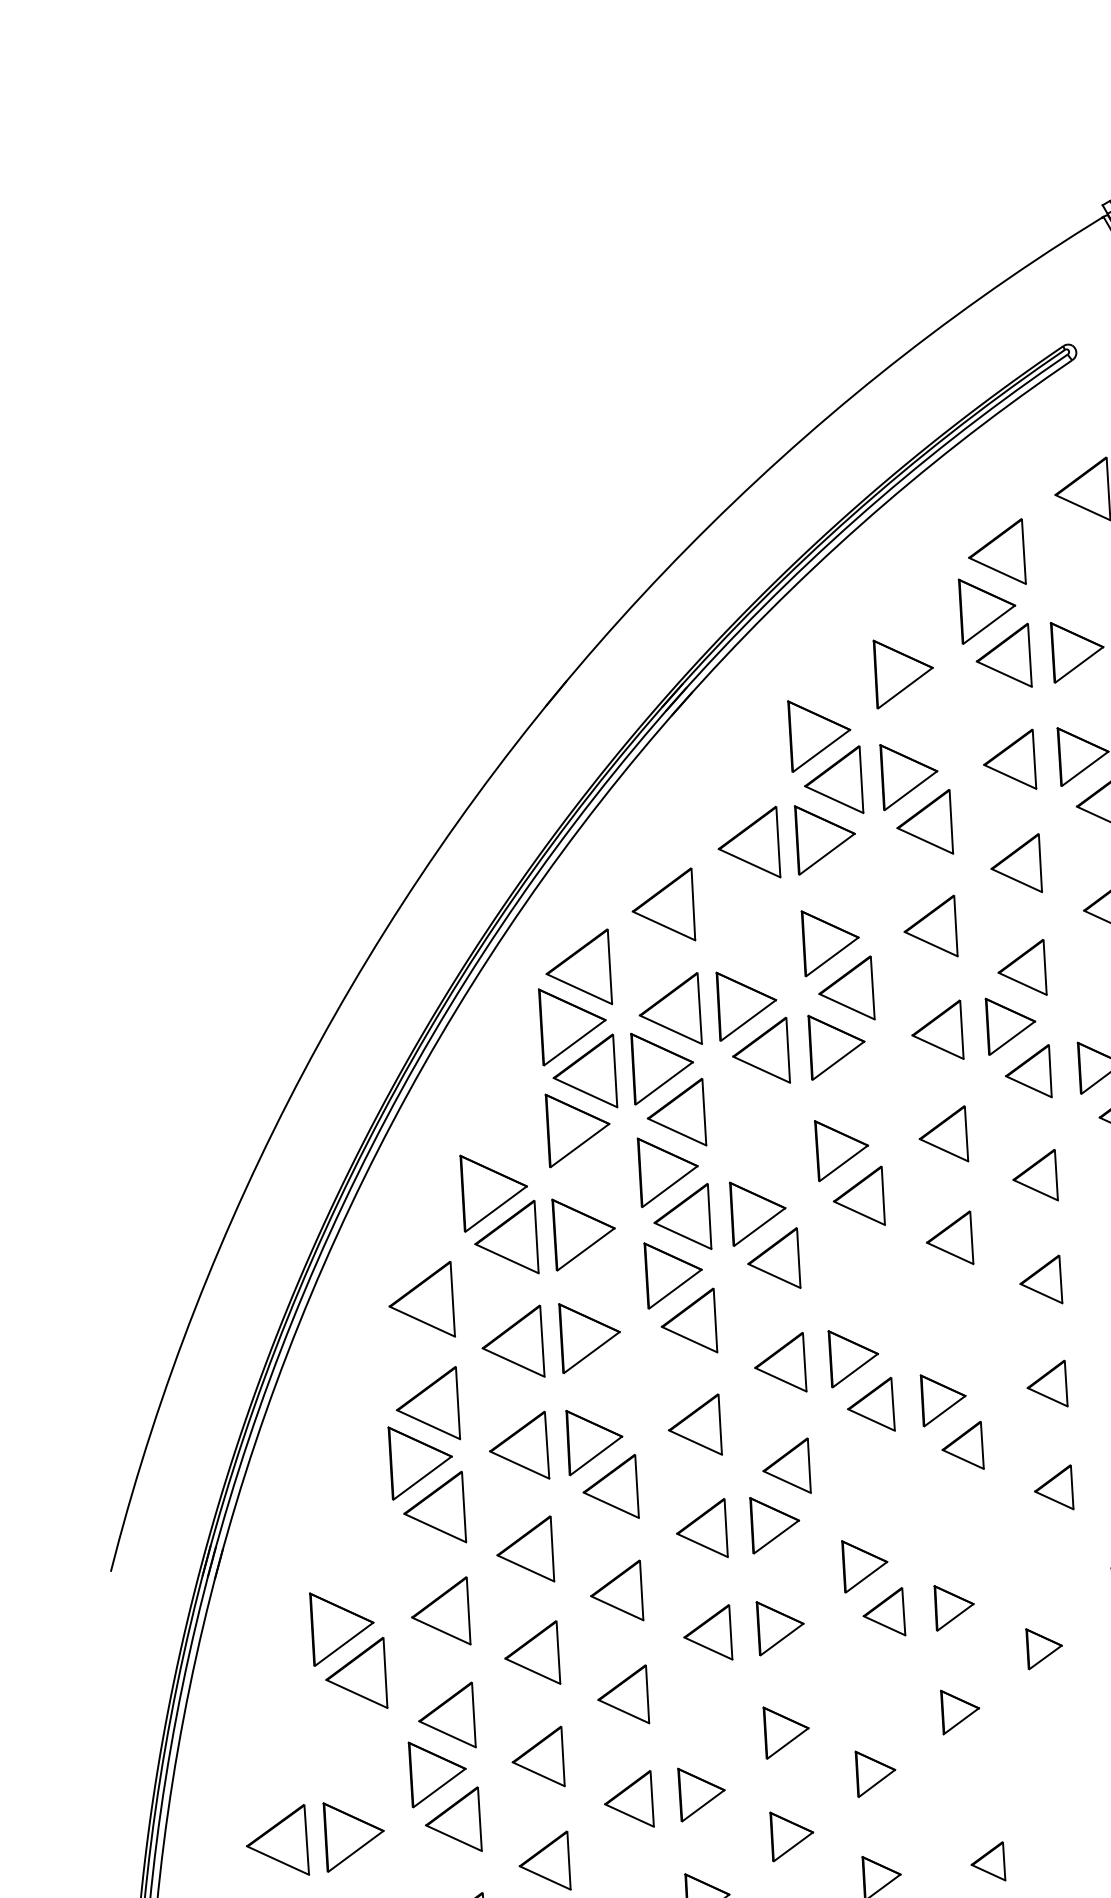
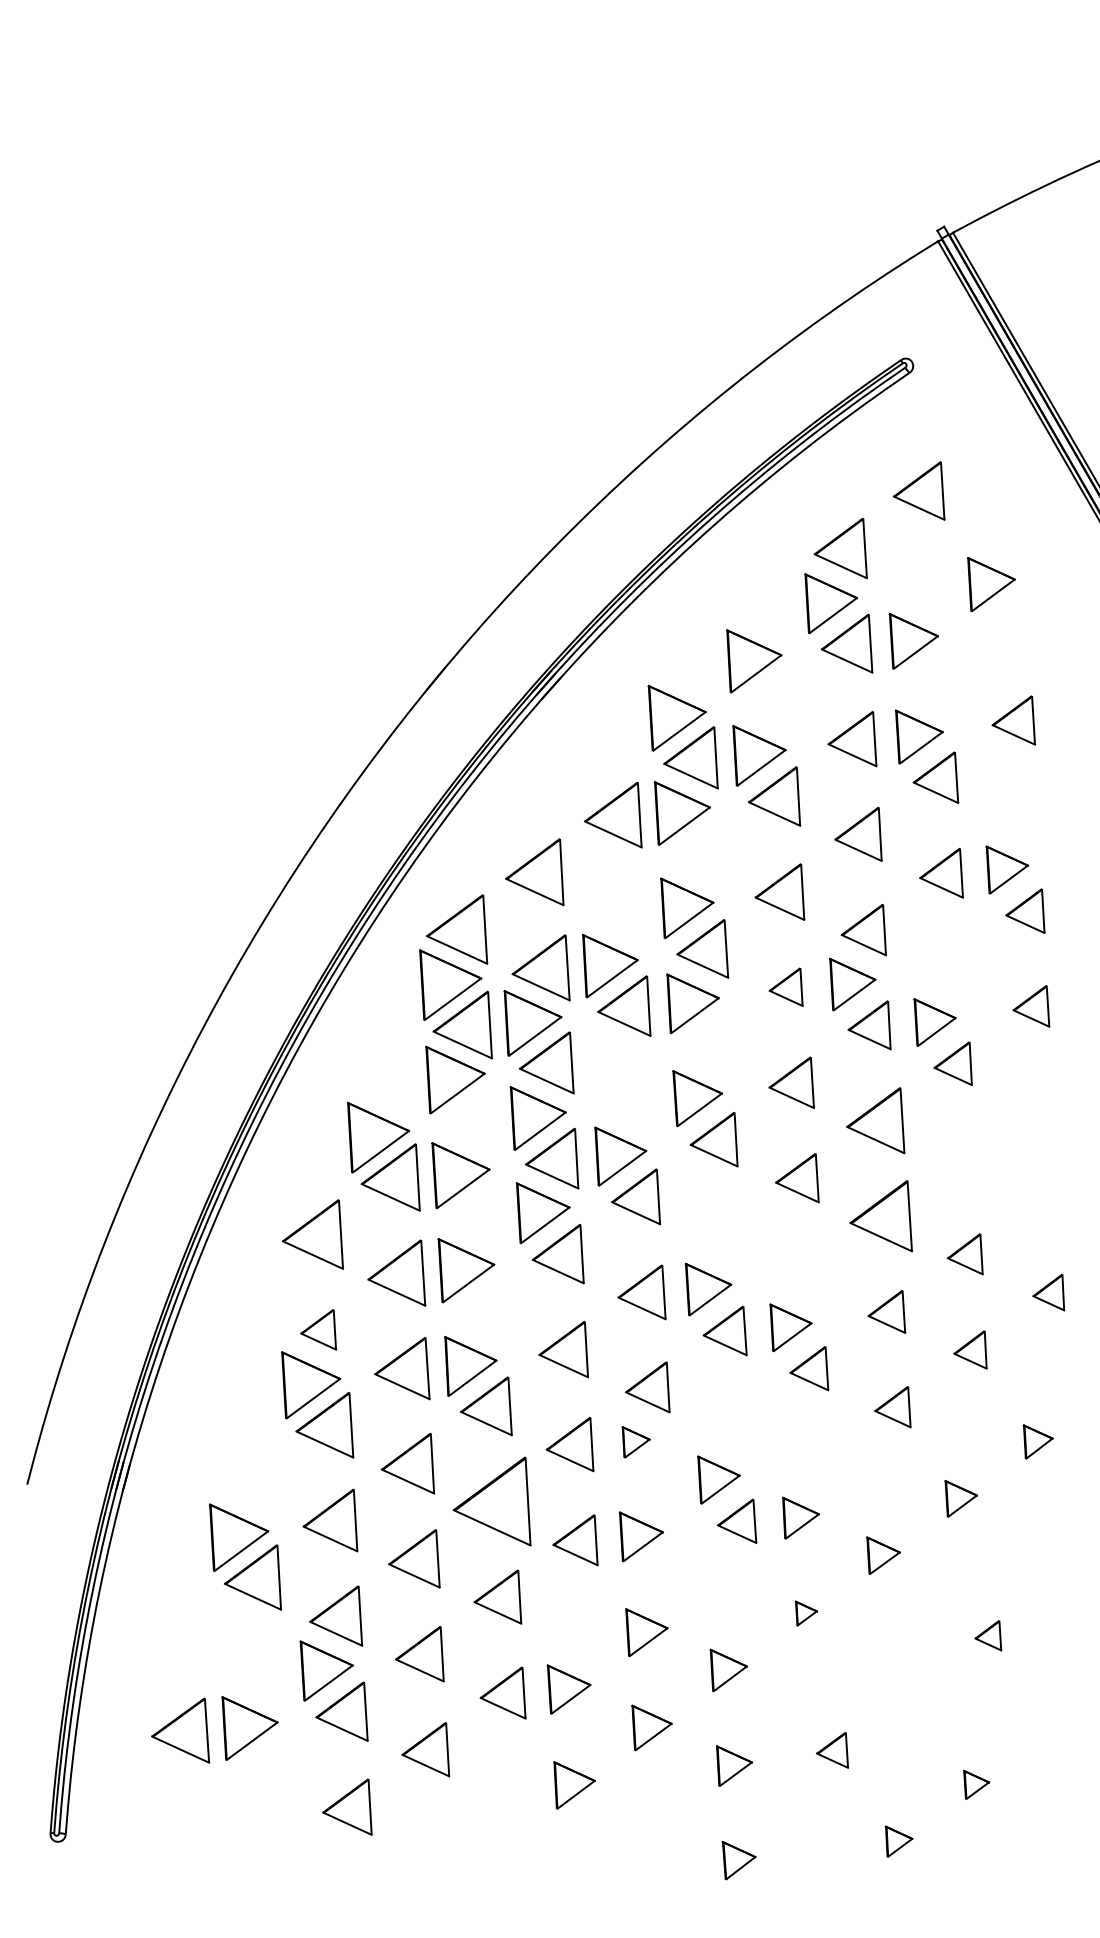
part: (937, 1028) -> (785, 986), size x0.7
part: (1035, 1174) -> (875, 1120), size x1.4
part: (1040, 1279) -> (880, 1216), size x1.6
part: (428, 1402) -> (318, 1329), size x0.6
part: (773, 1525) -> (635, 1442), size x0.6
part: (616, 1590) -> (491, 1501), size x1.6
part: (960, 1712) -> (806, 1613), size x0.6

